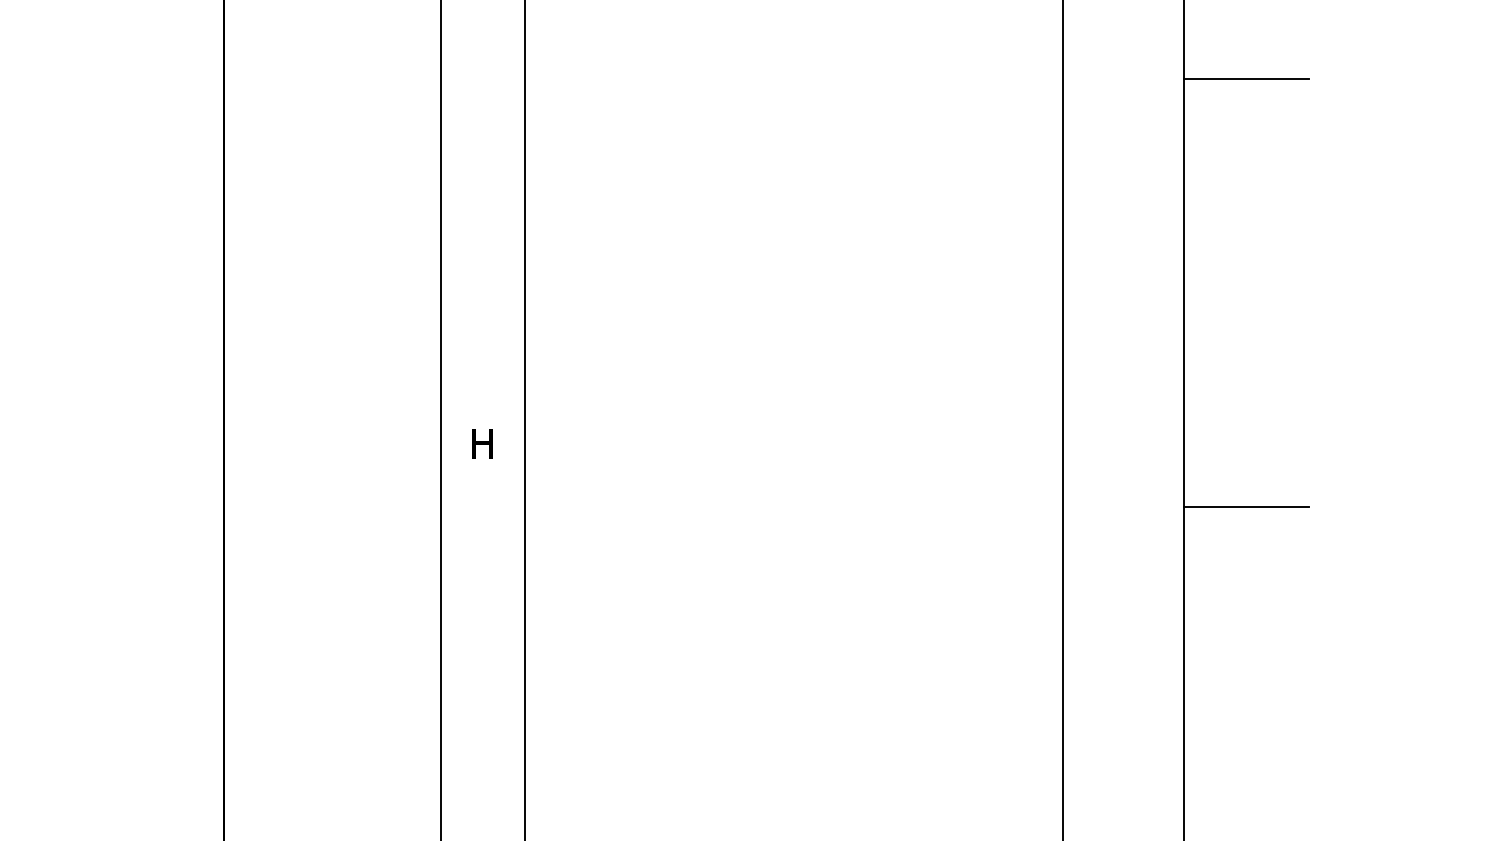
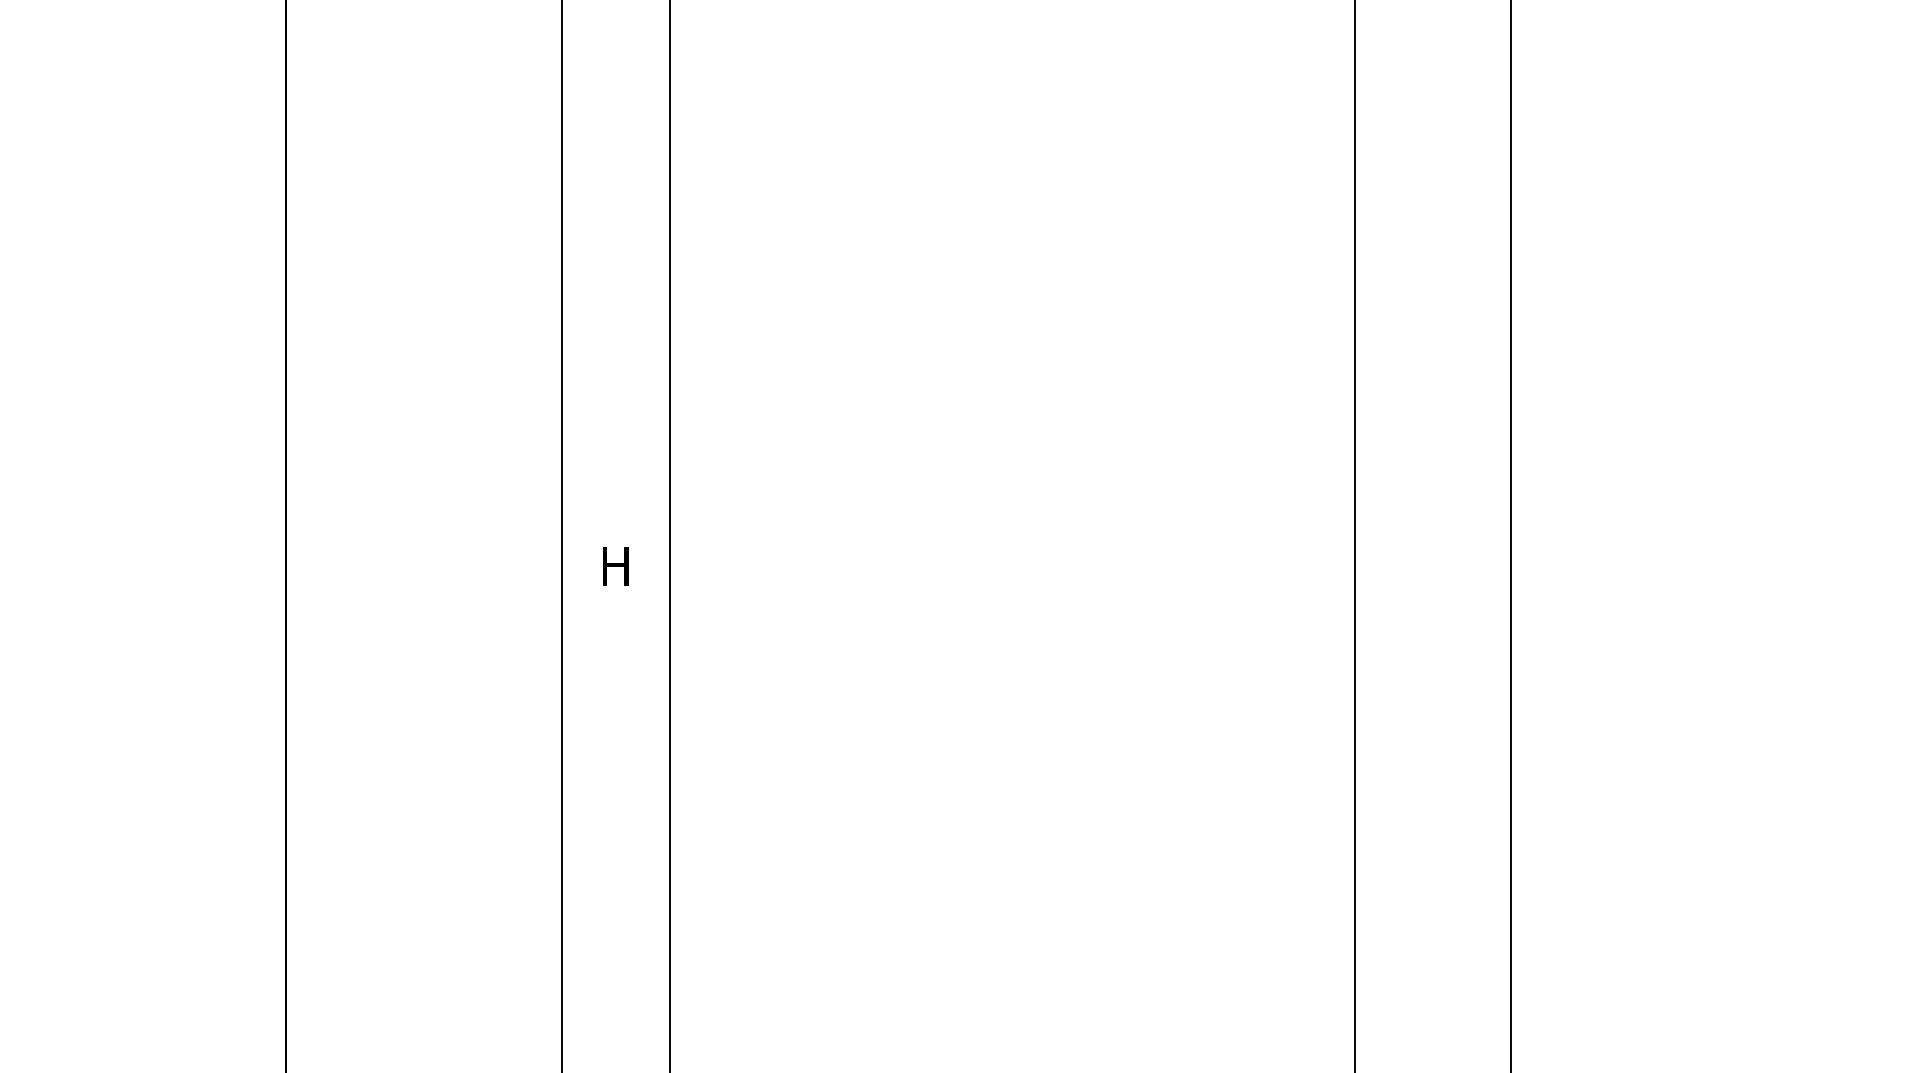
line: (1246, 78) -> (1589, 100), removed
line: (1246, 507) -> (1589, 647), removed

